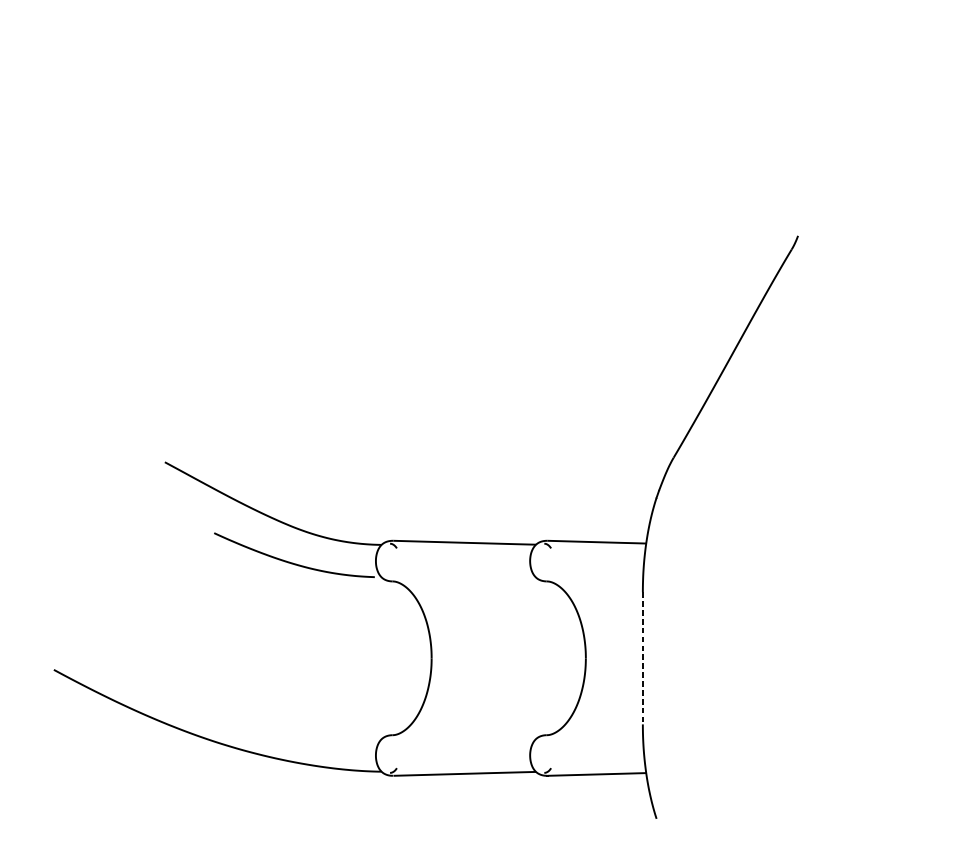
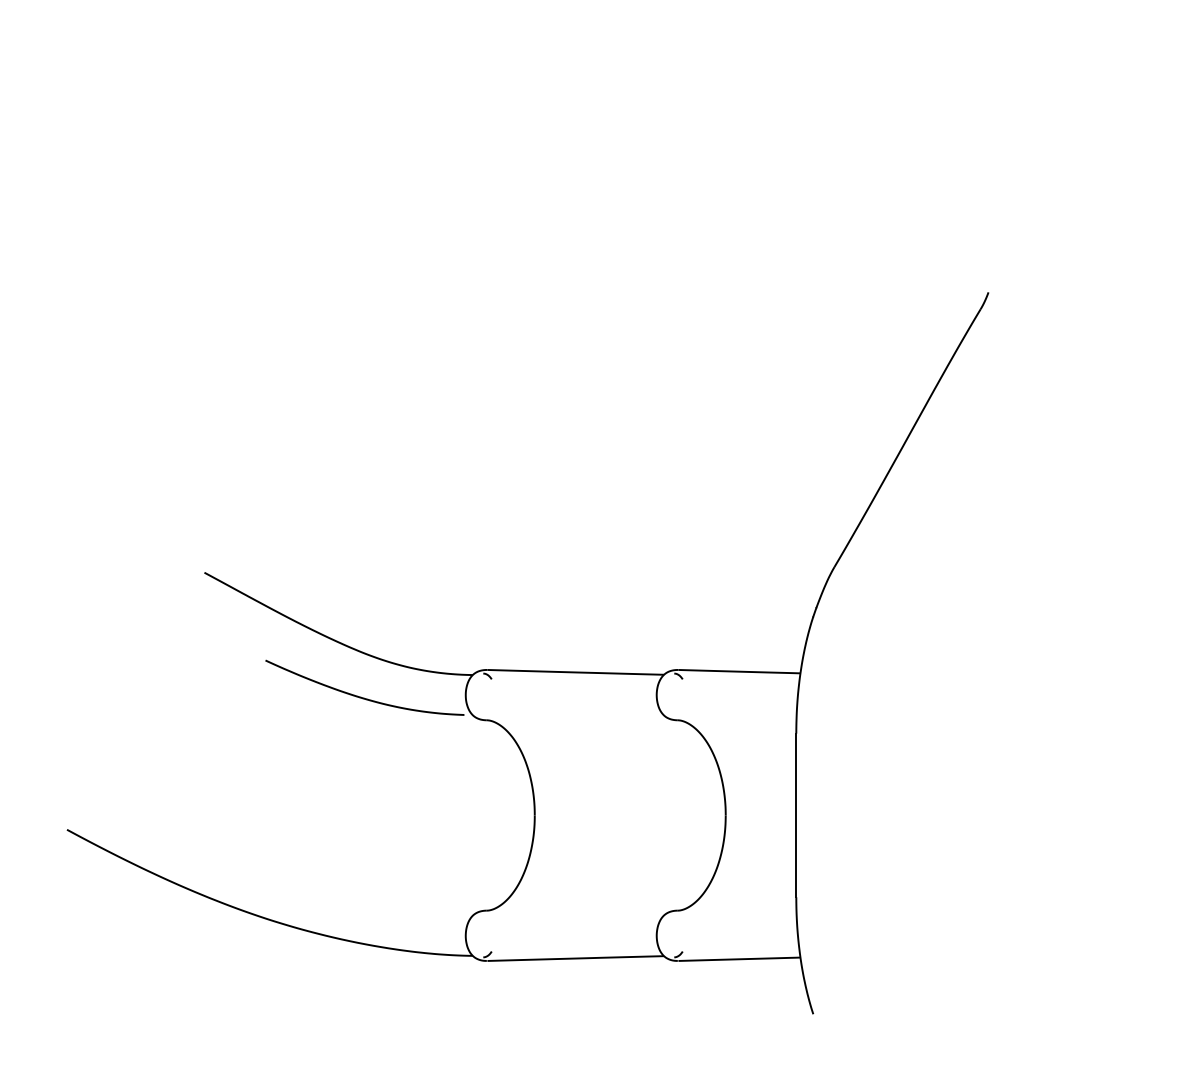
line: (643, 658) -> (796, 815), dashed -> solid

